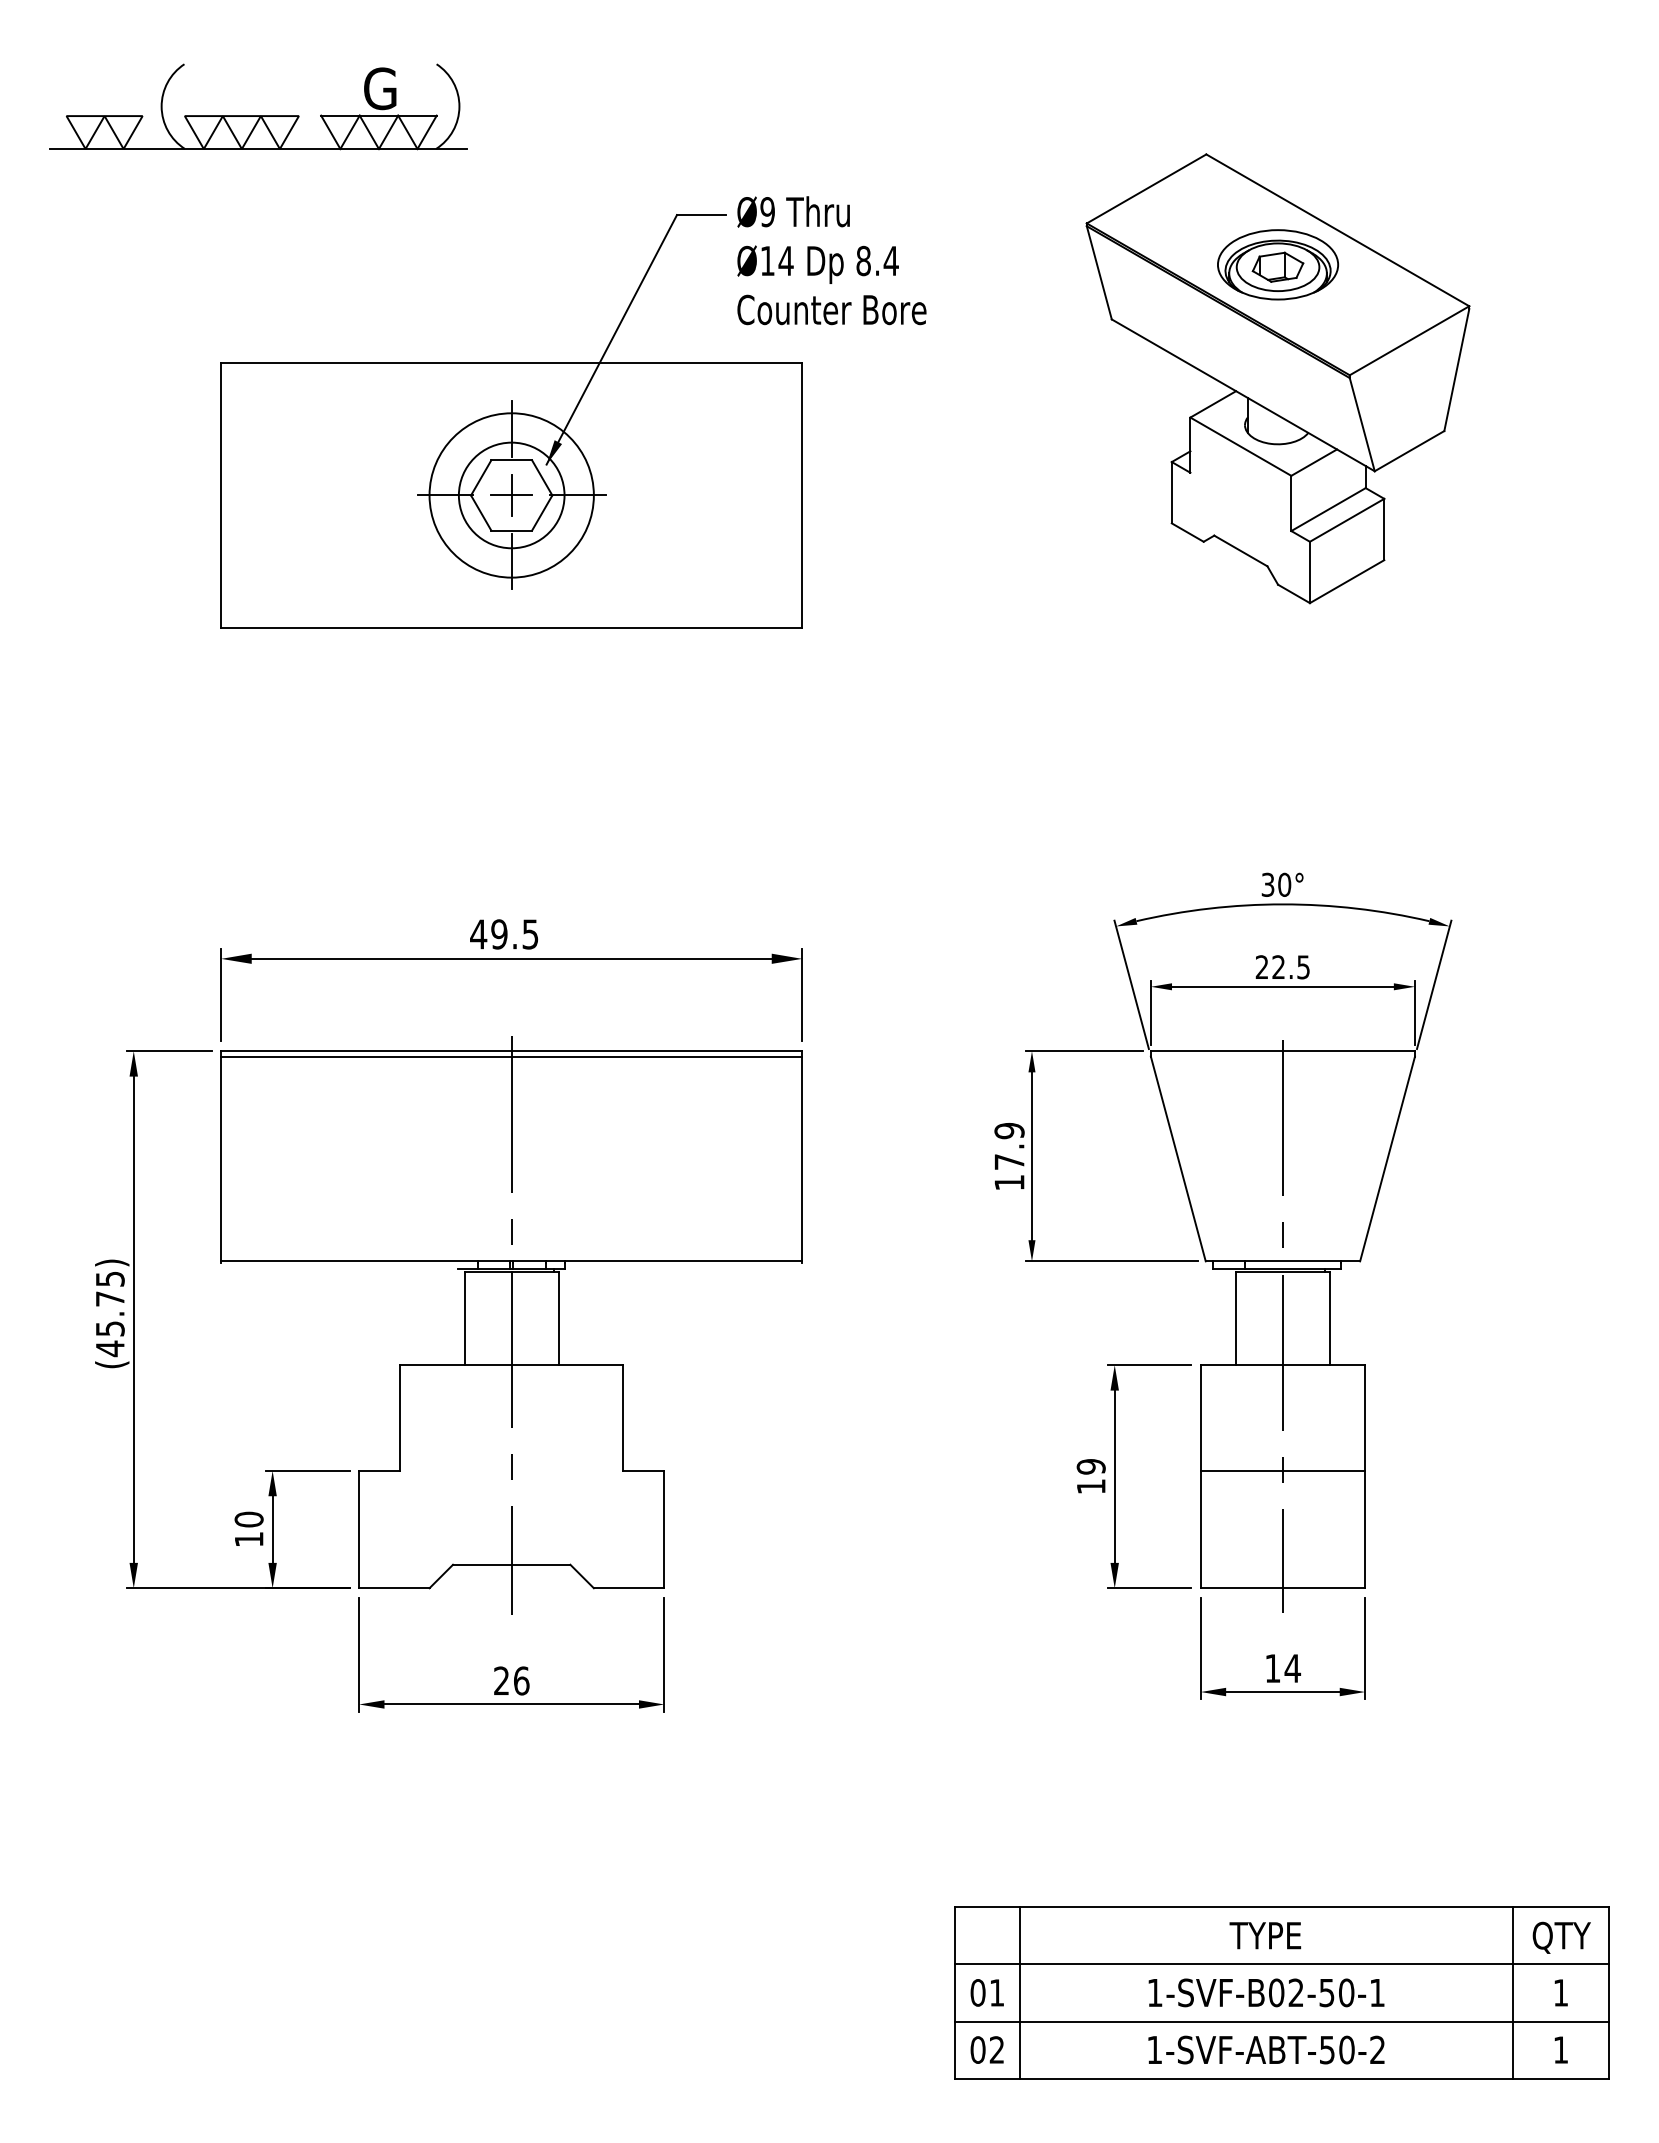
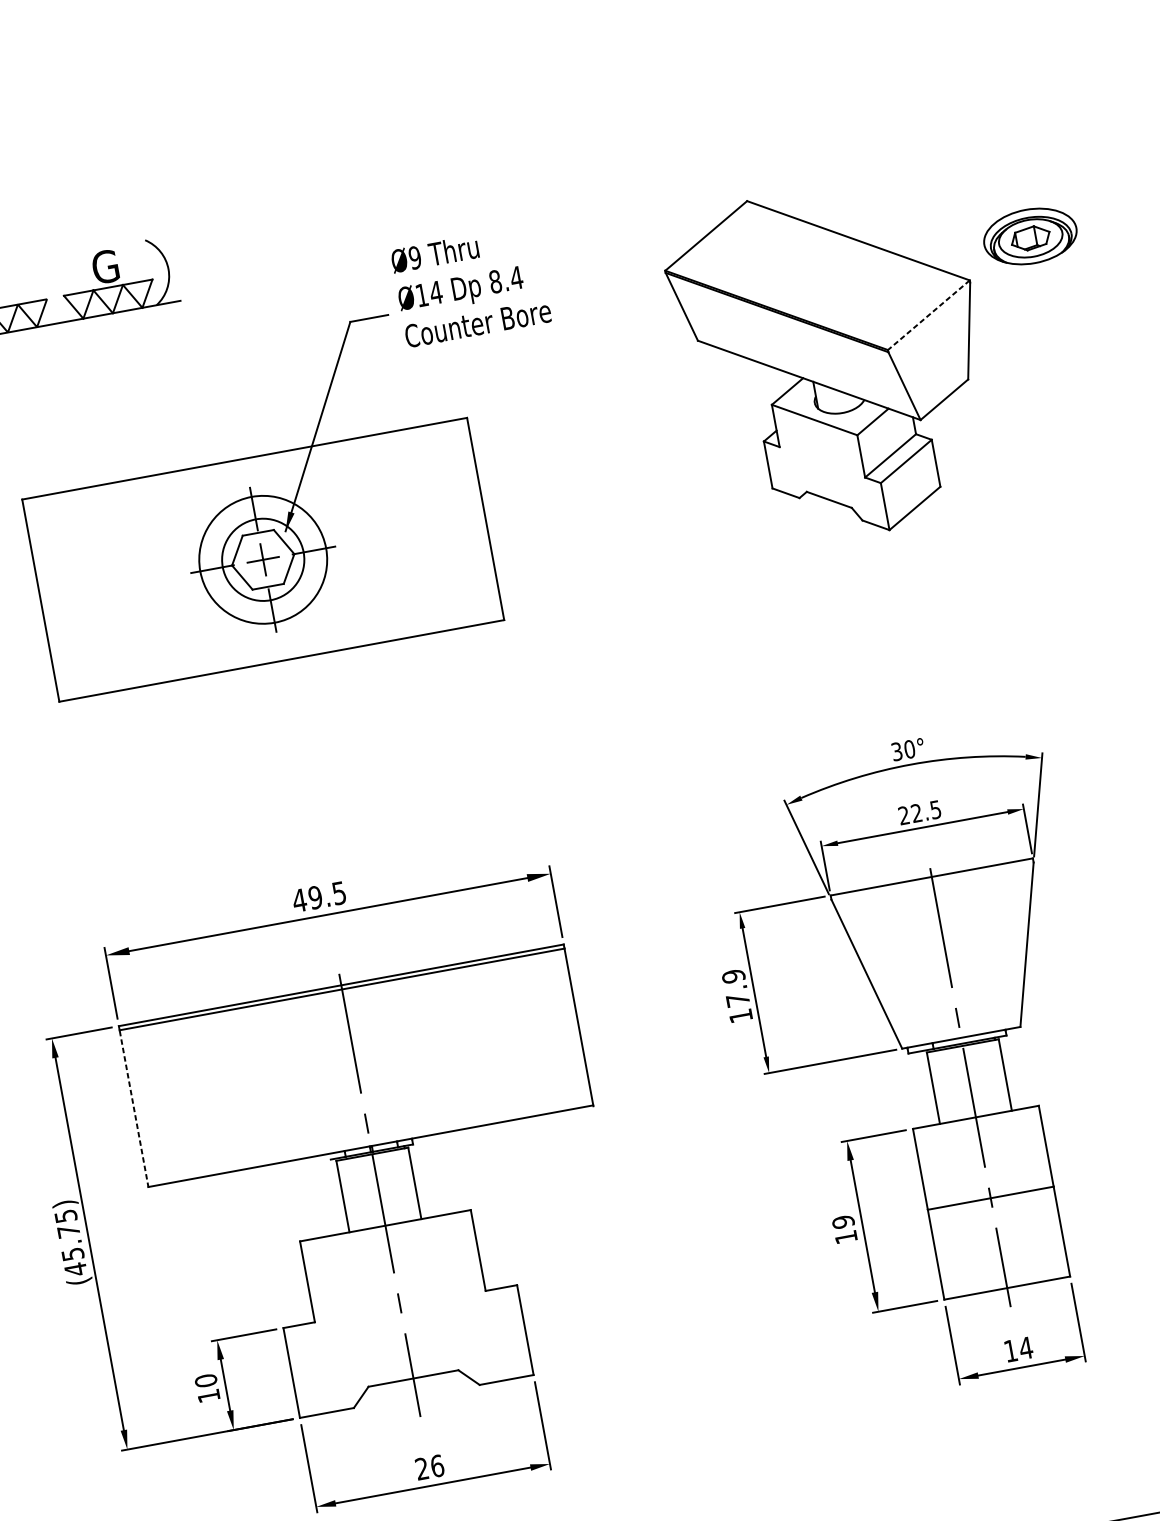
text: (831, 260) -> (470, 285), moved
part: (1278, 264) -> (1030, 236), moved
line: (1409, 341) -> (928, 315), solid -> dashed
line: (221, 1159) -> (134, 1109), solid -> dashed

